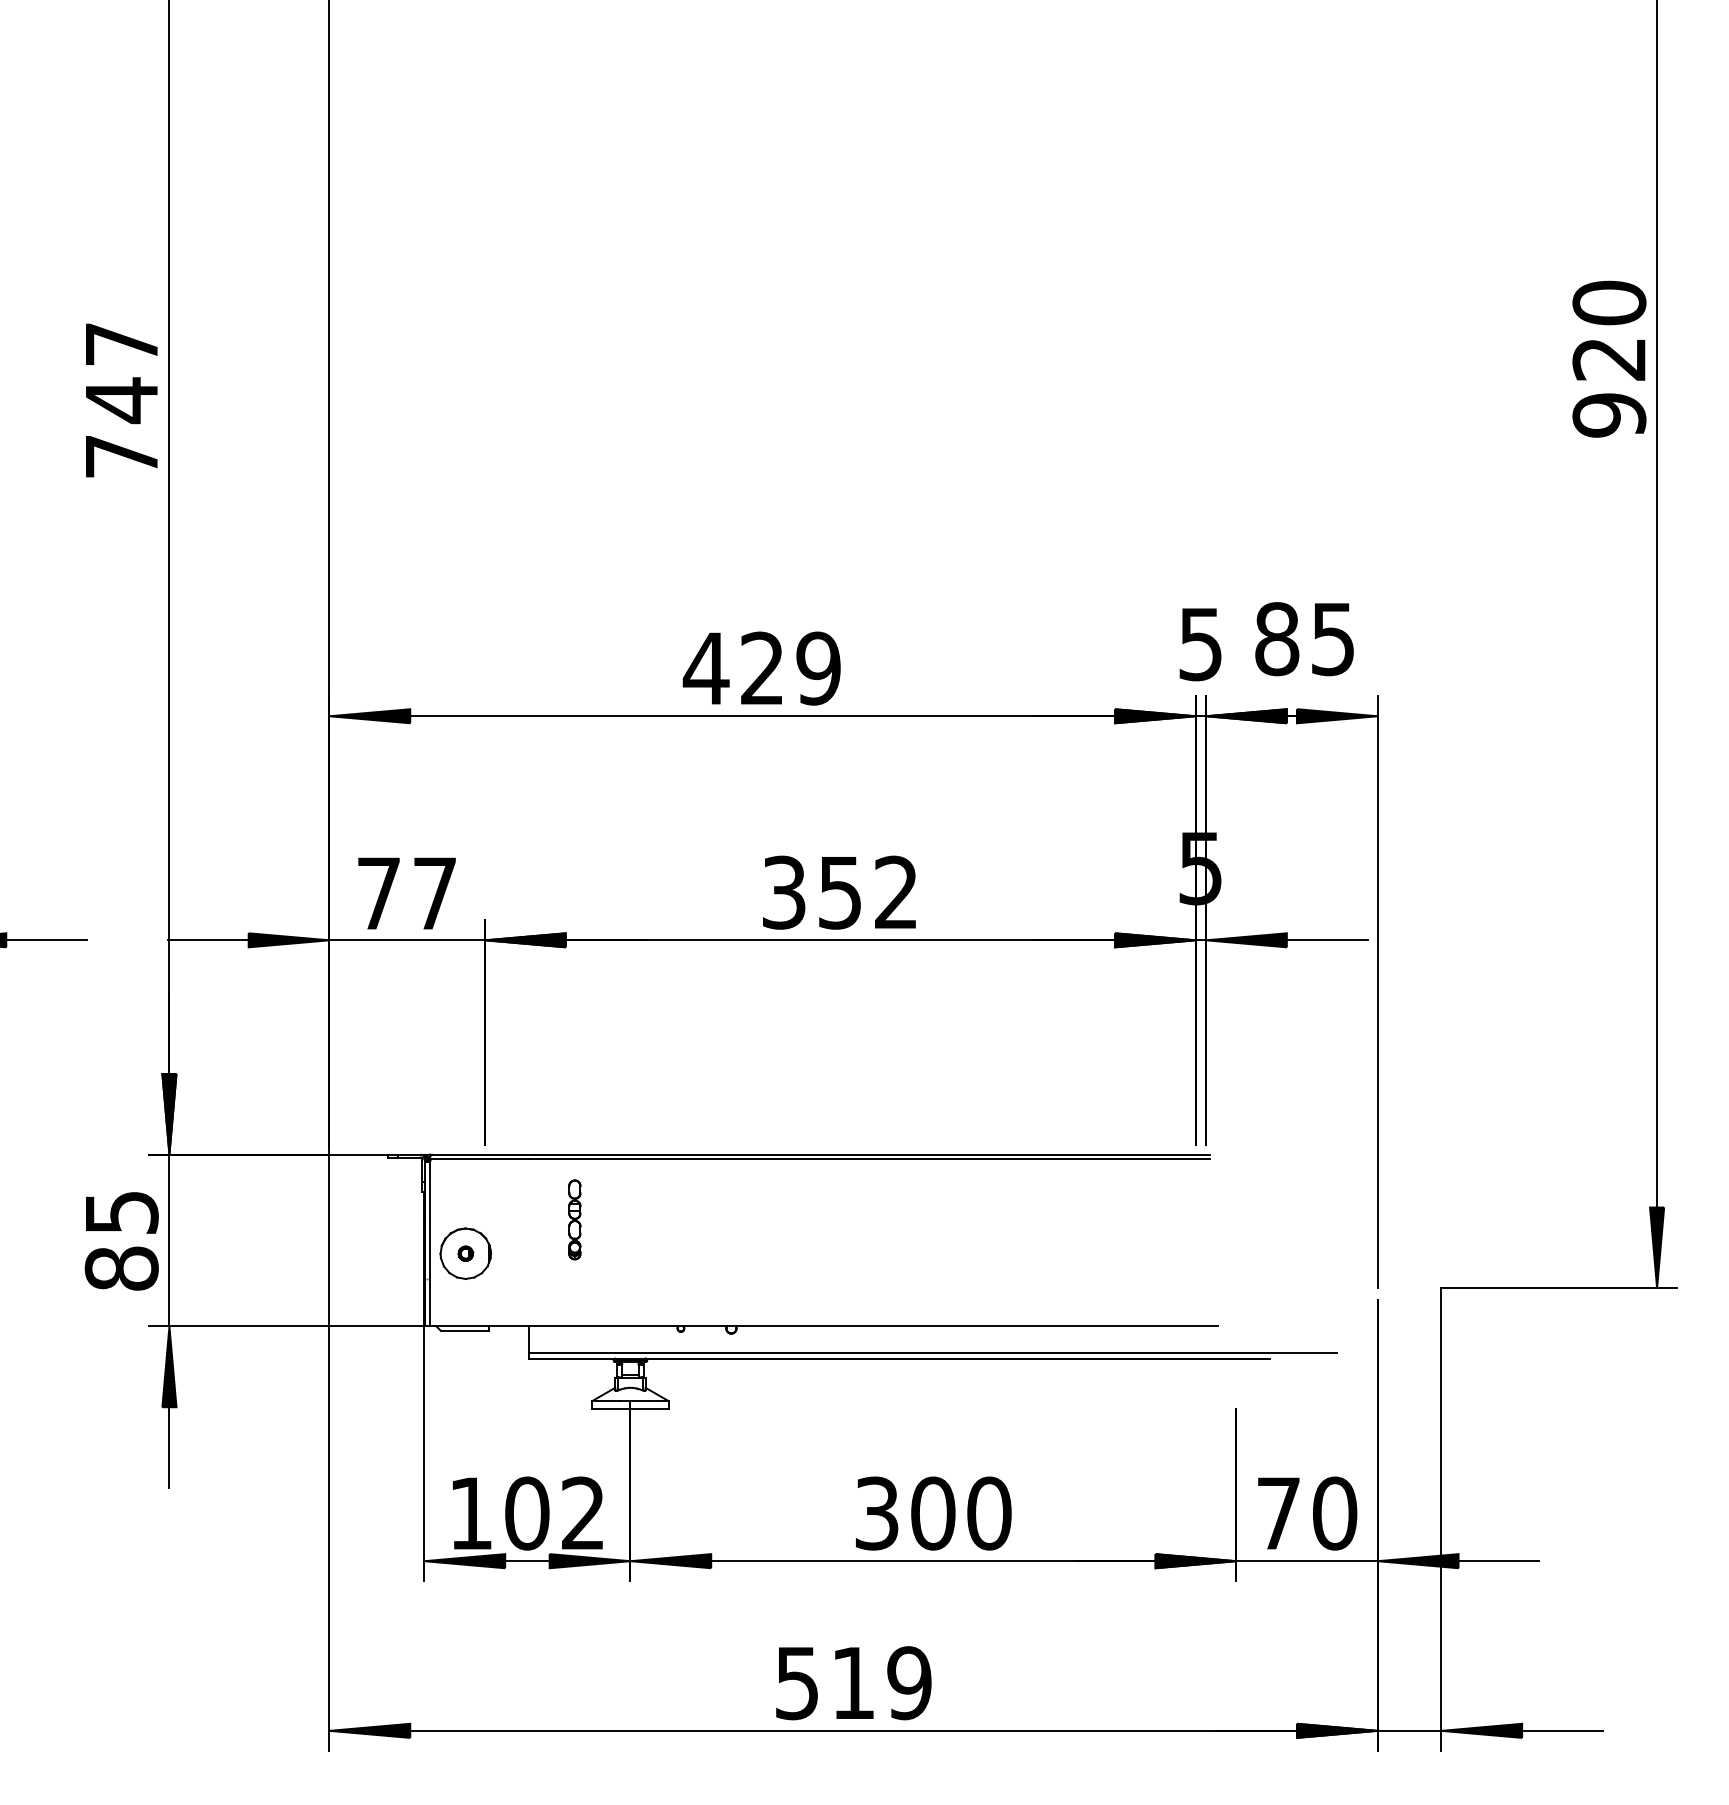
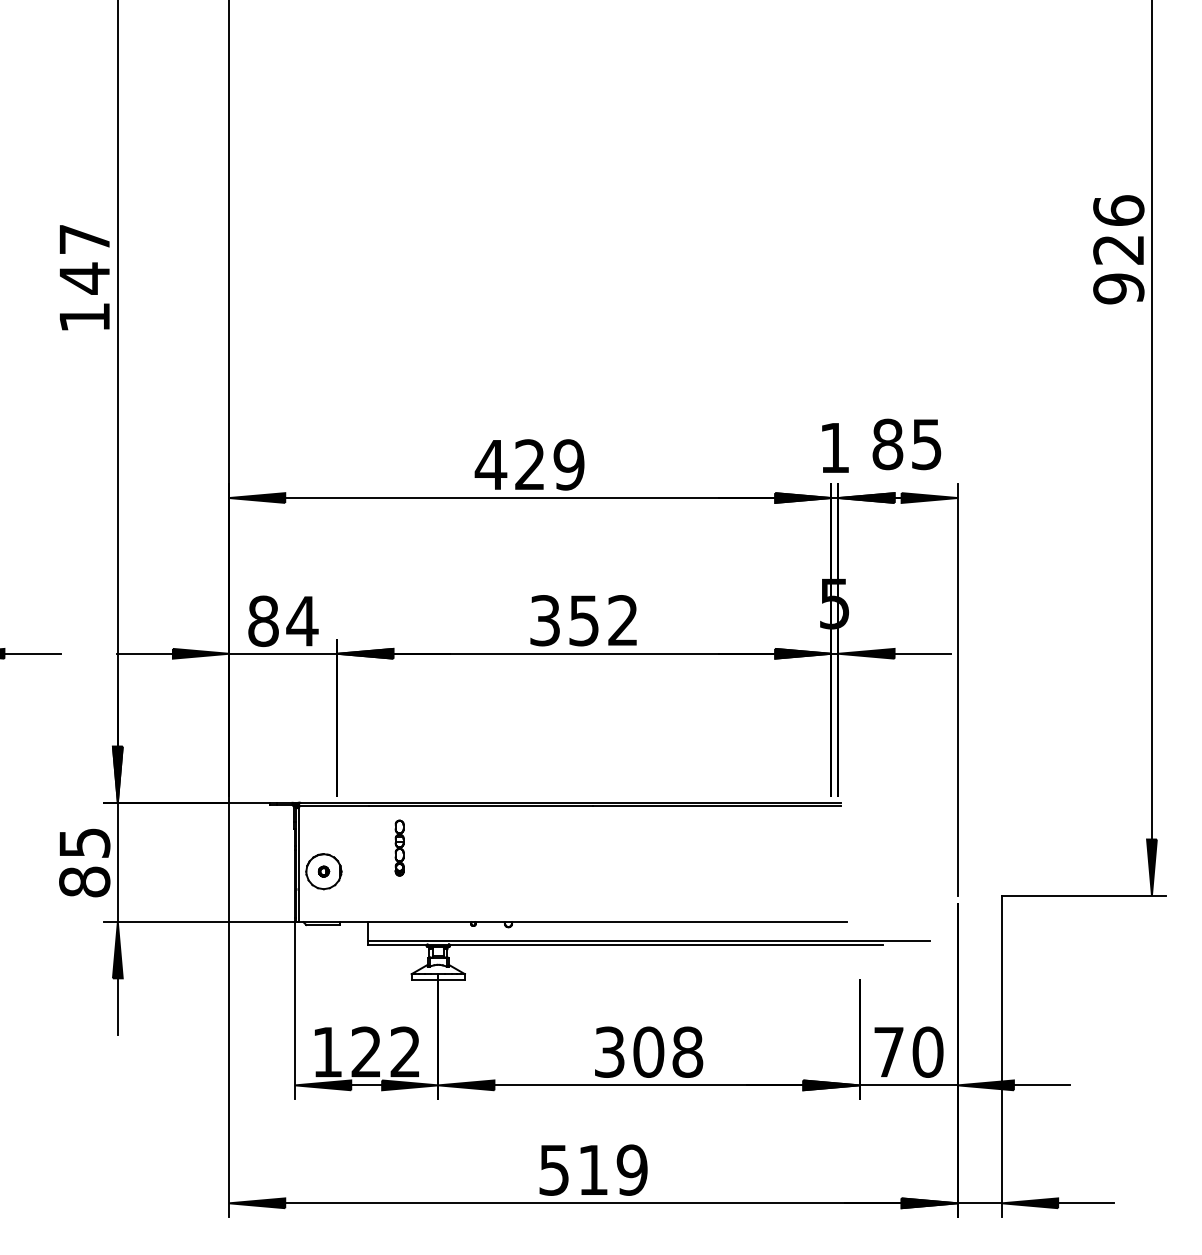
text: (1608, 302) -> (1118, 210), 920 -> 926
text: (121, 456) -> (84, 317), 747 -> 147
text: (1200, 644) -> (834, 448), 5 -> 1
text: (407, 893) -> (283, 621), 77 -> 84
text: (527, 1512) -> (366, 1051), 102 -> 122
text: (988, 1512) -> (687, 1051), 300 -> 308

